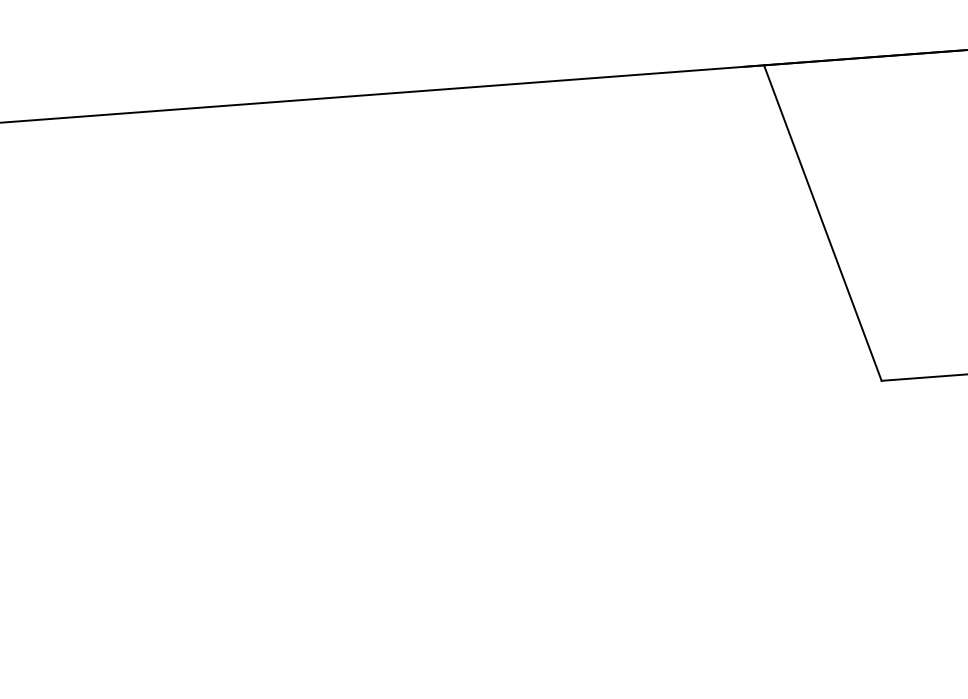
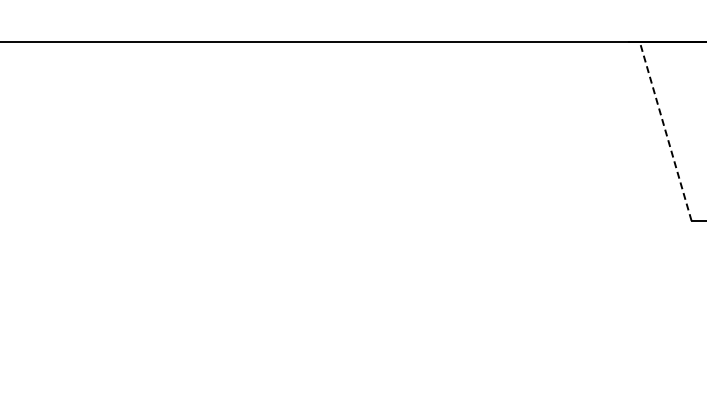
line: (822, 222) -> (665, 131), solid -> dashed

